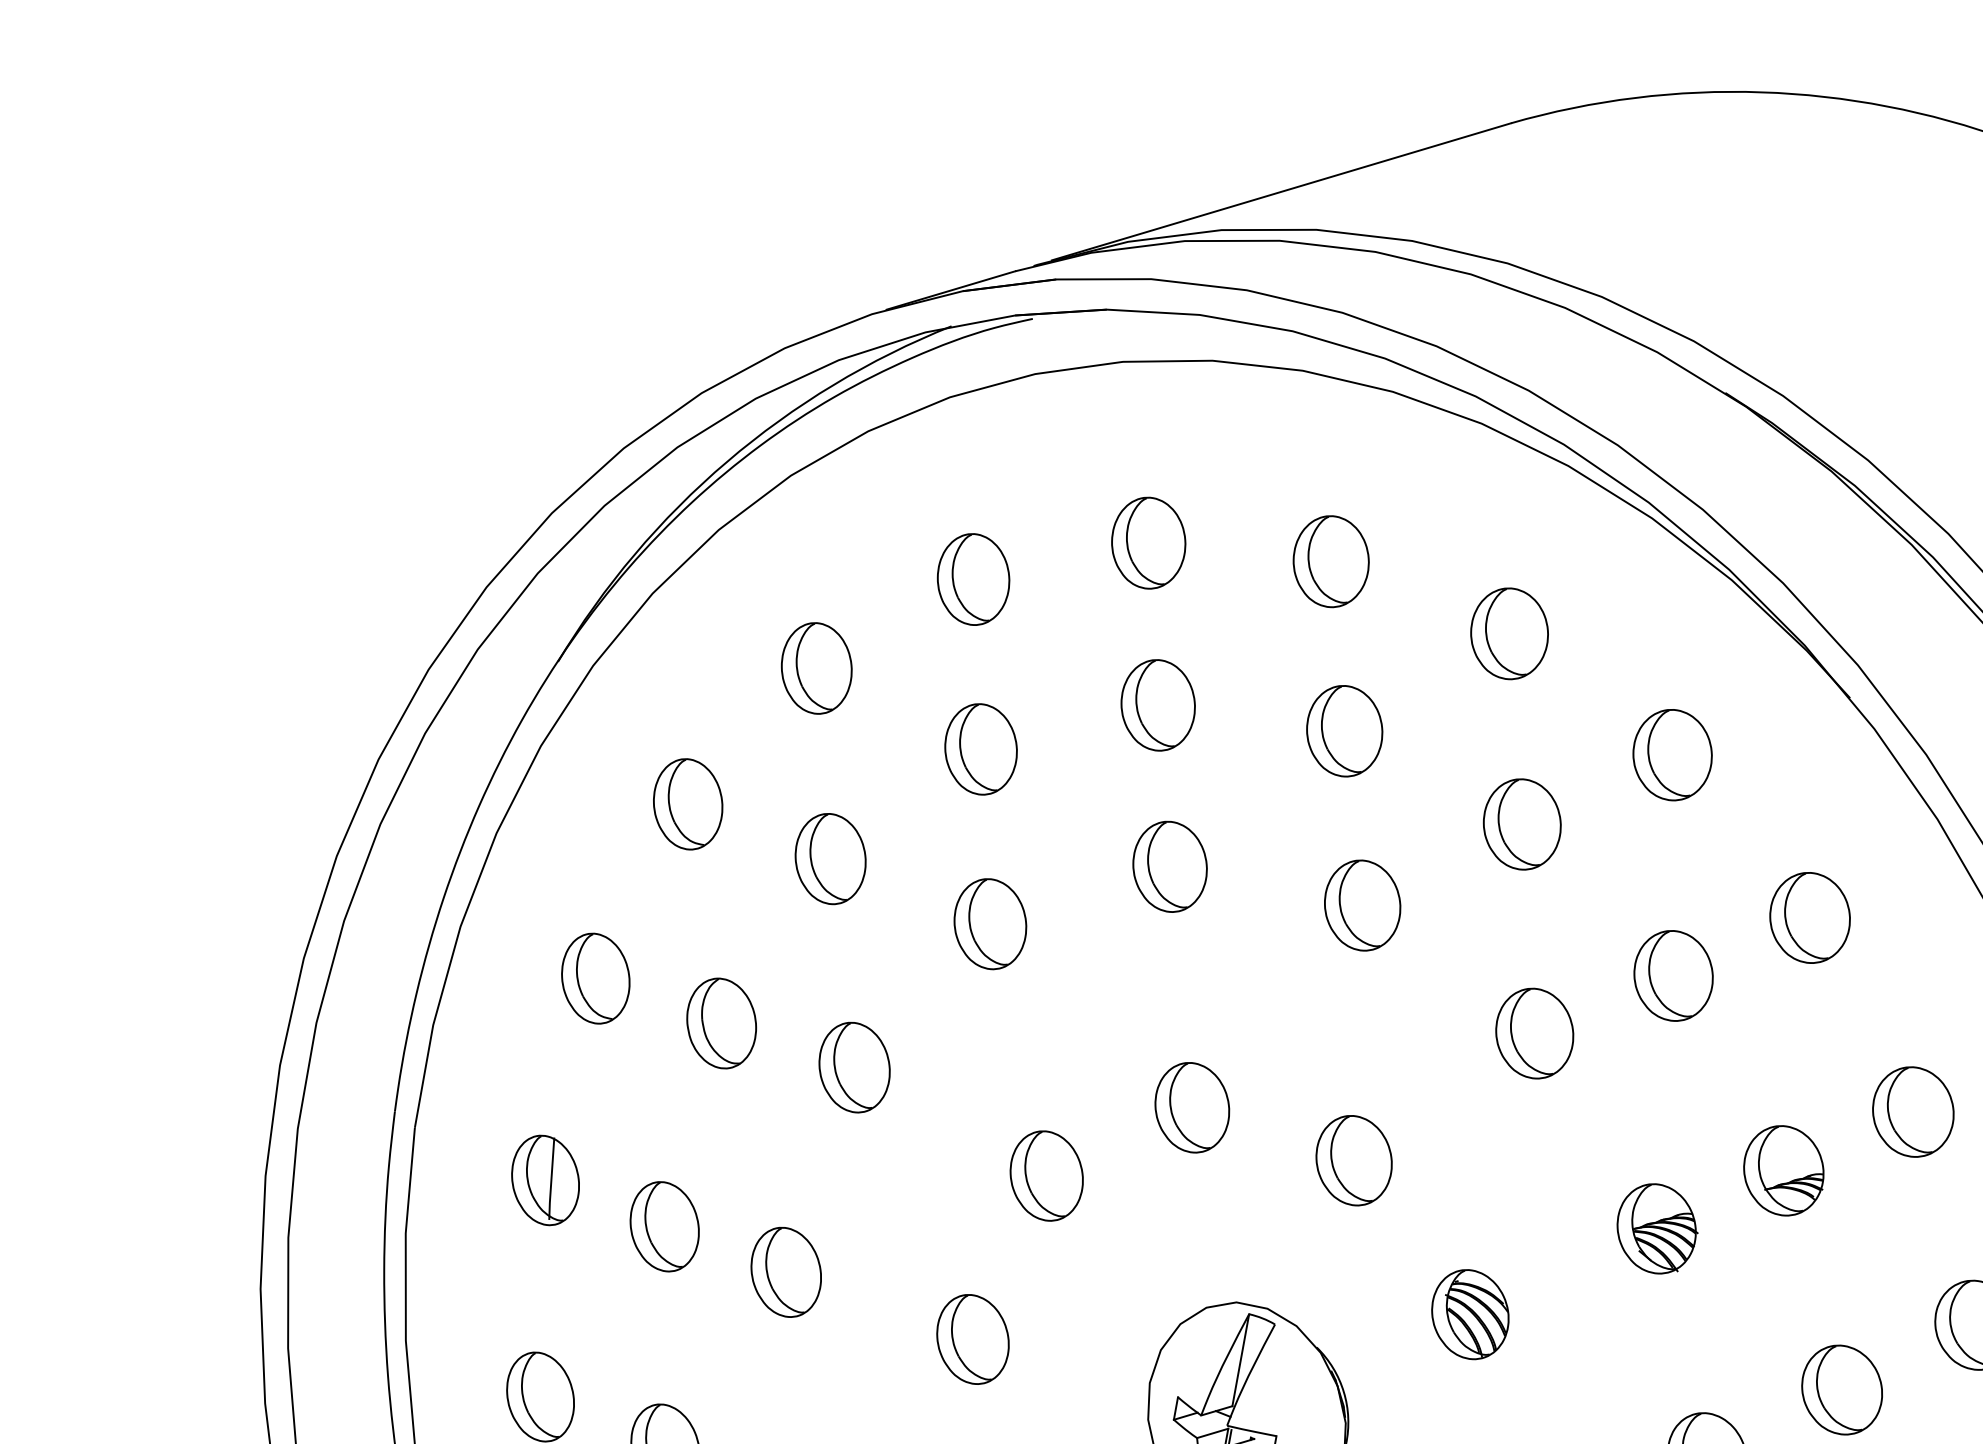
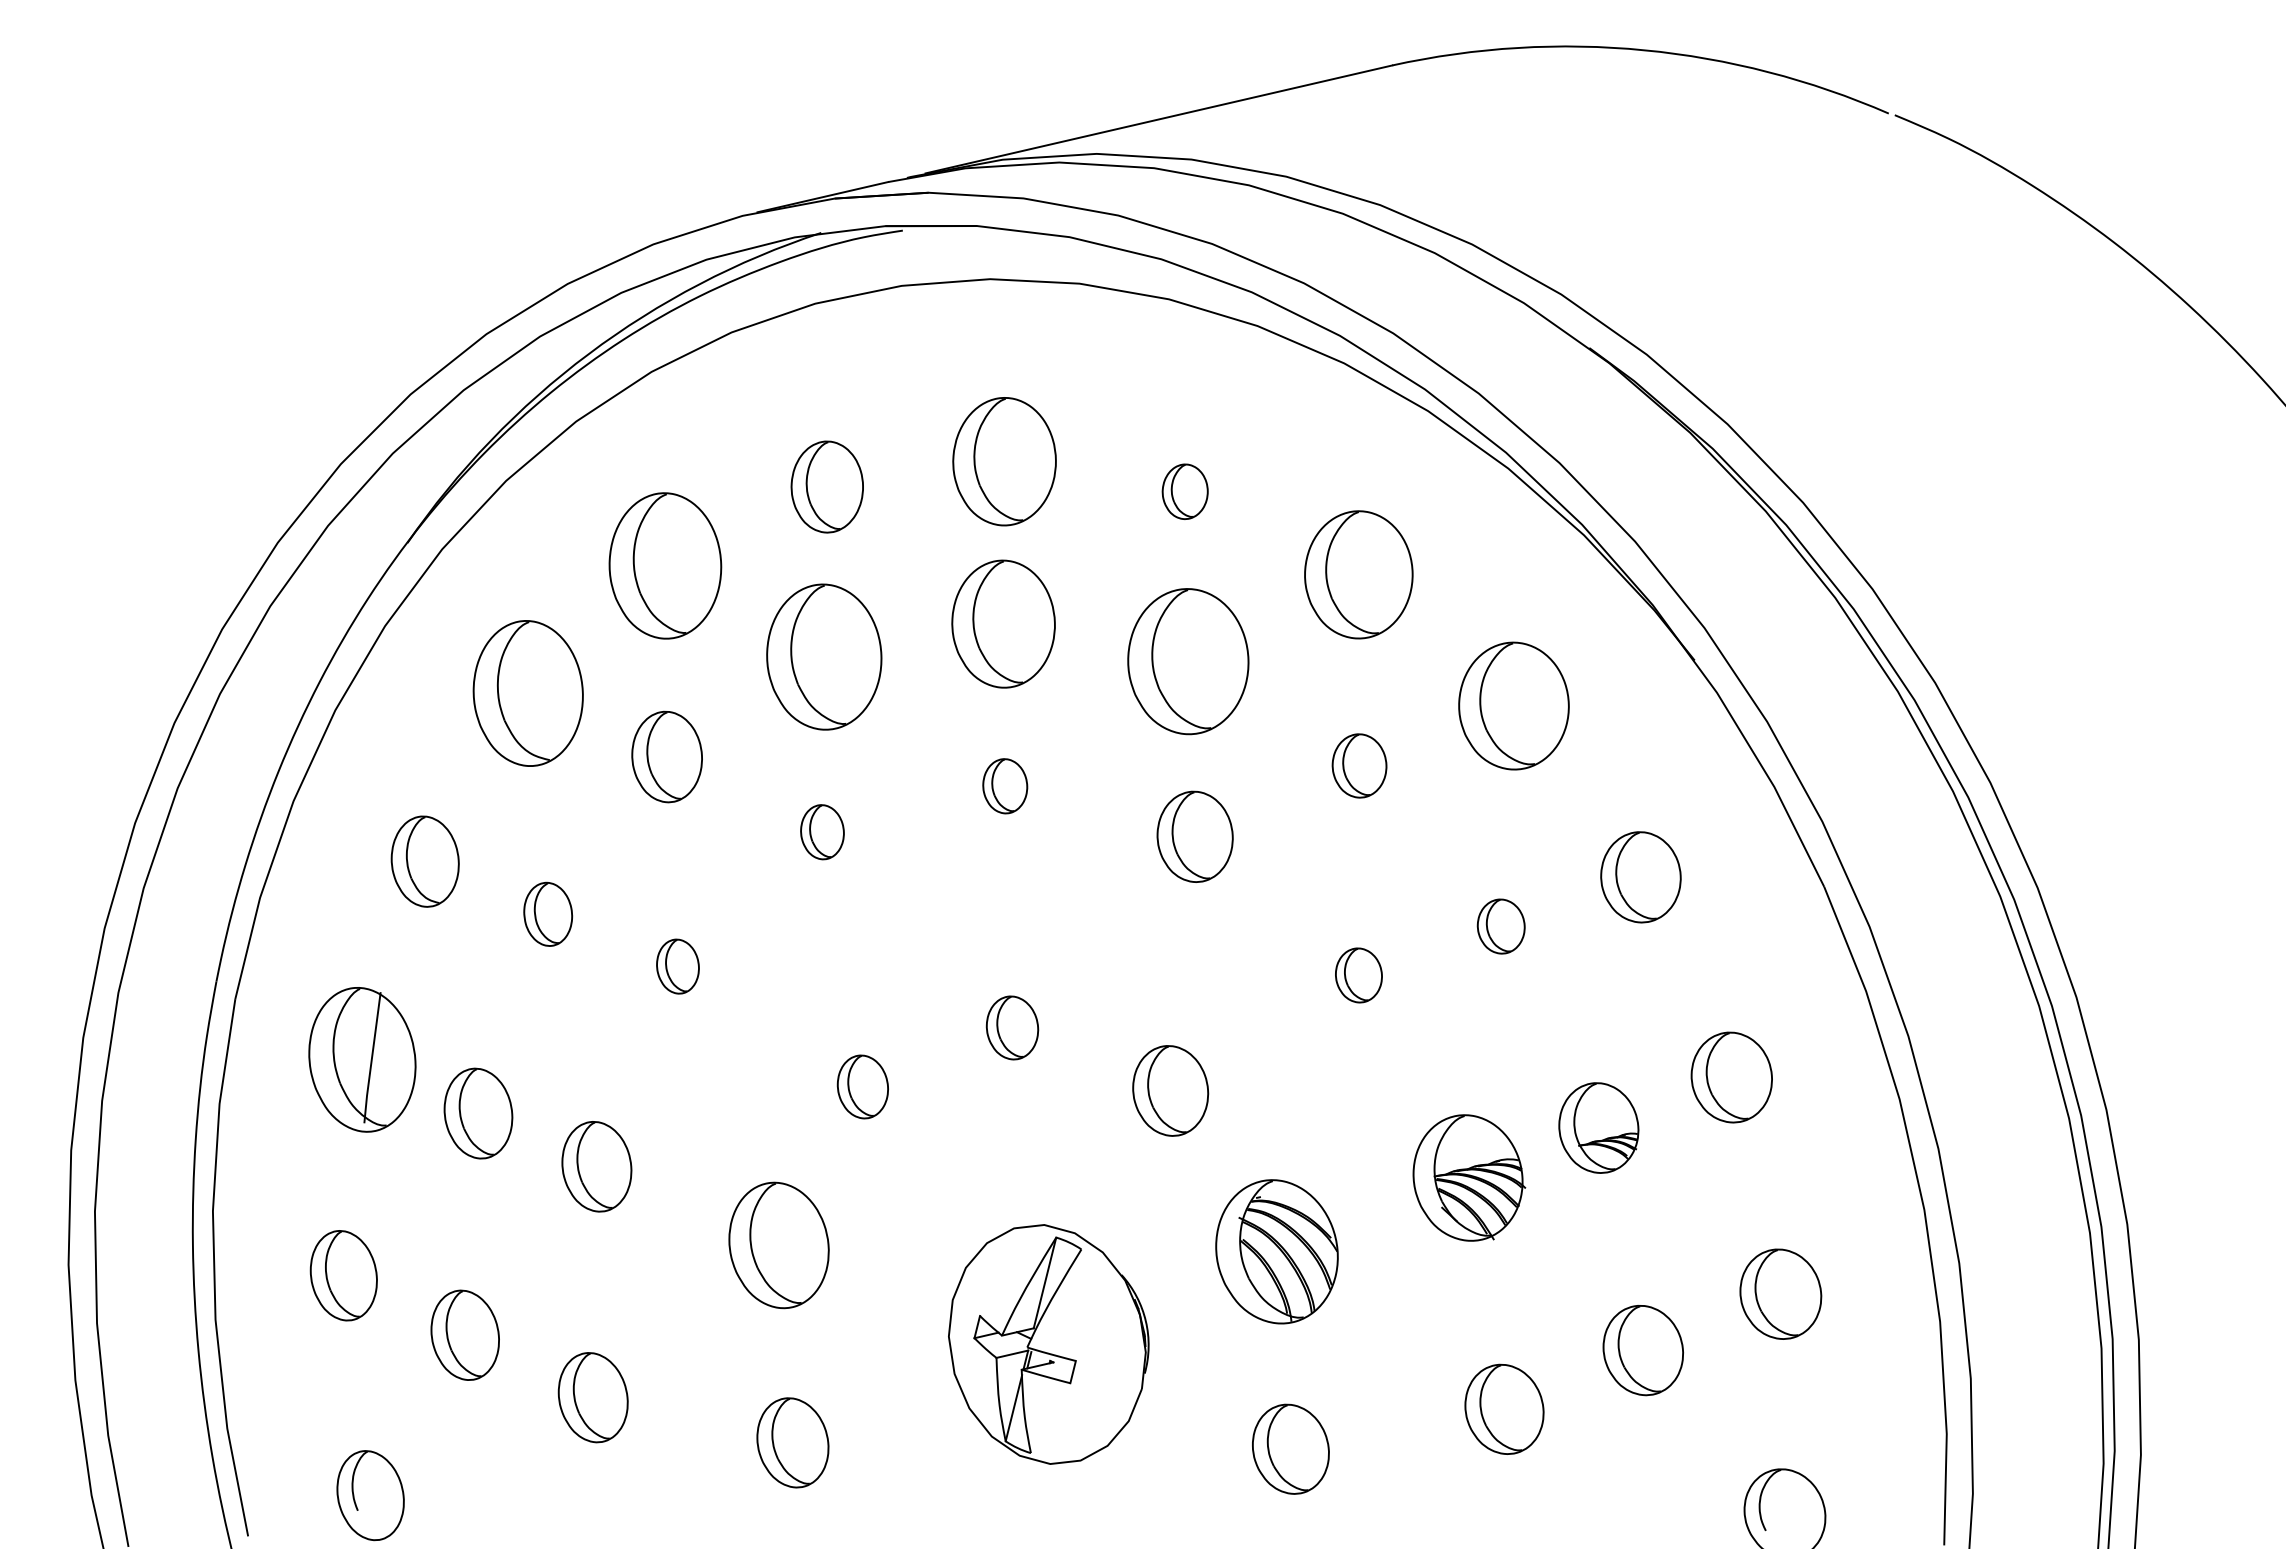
part: (1147, 542) -> (1003, 461), size x1.4
part: (1330, 561) -> (1184, 491), size x0.6
part: (1509, 633) -> (1358, 574), size x1.4
part: (815, 668) -> (664, 565), size x1.6
part: (1158, 705) -> (1003, 624), size x1.4
part: (1343, 731) -> (1187, 661), size x1.6
part: (980, 748) -> (823, 656), size x1.6
part: (1672, 755) -> (1513, 706), size x1.4
part: (688, 804) -> (528, 693), size x1.6
part: (1522, 824) -> (1359, 765), size x0.7
part: (1169, 867) -> (1004, 786), size x0.6
part: (990, 924) -> (822, 832), size x0.6
part: (1674, 975) -> (1501, 926), size x0.6
part: (722, 1023) -> (548, 914), size x0.7
part: (1534, 1033) -> (1358, 975), size x0.6
part: (854, 1067) -> (677, 966), size x0.6
part: (1192, 1107) -> (1012, 1027), size x0.7
part: (1046, 1175) -> (862, 1086), size x0.7
part: (545, 1180) -> (362, 1059), size x1.6
part: (1656, 1228) -> (1468, 1177), size x1.4
part: (1469, 1314) -> (1276, 1251), size x1.6
part: (972, 1339) -> (778, 1245), size x1.4

